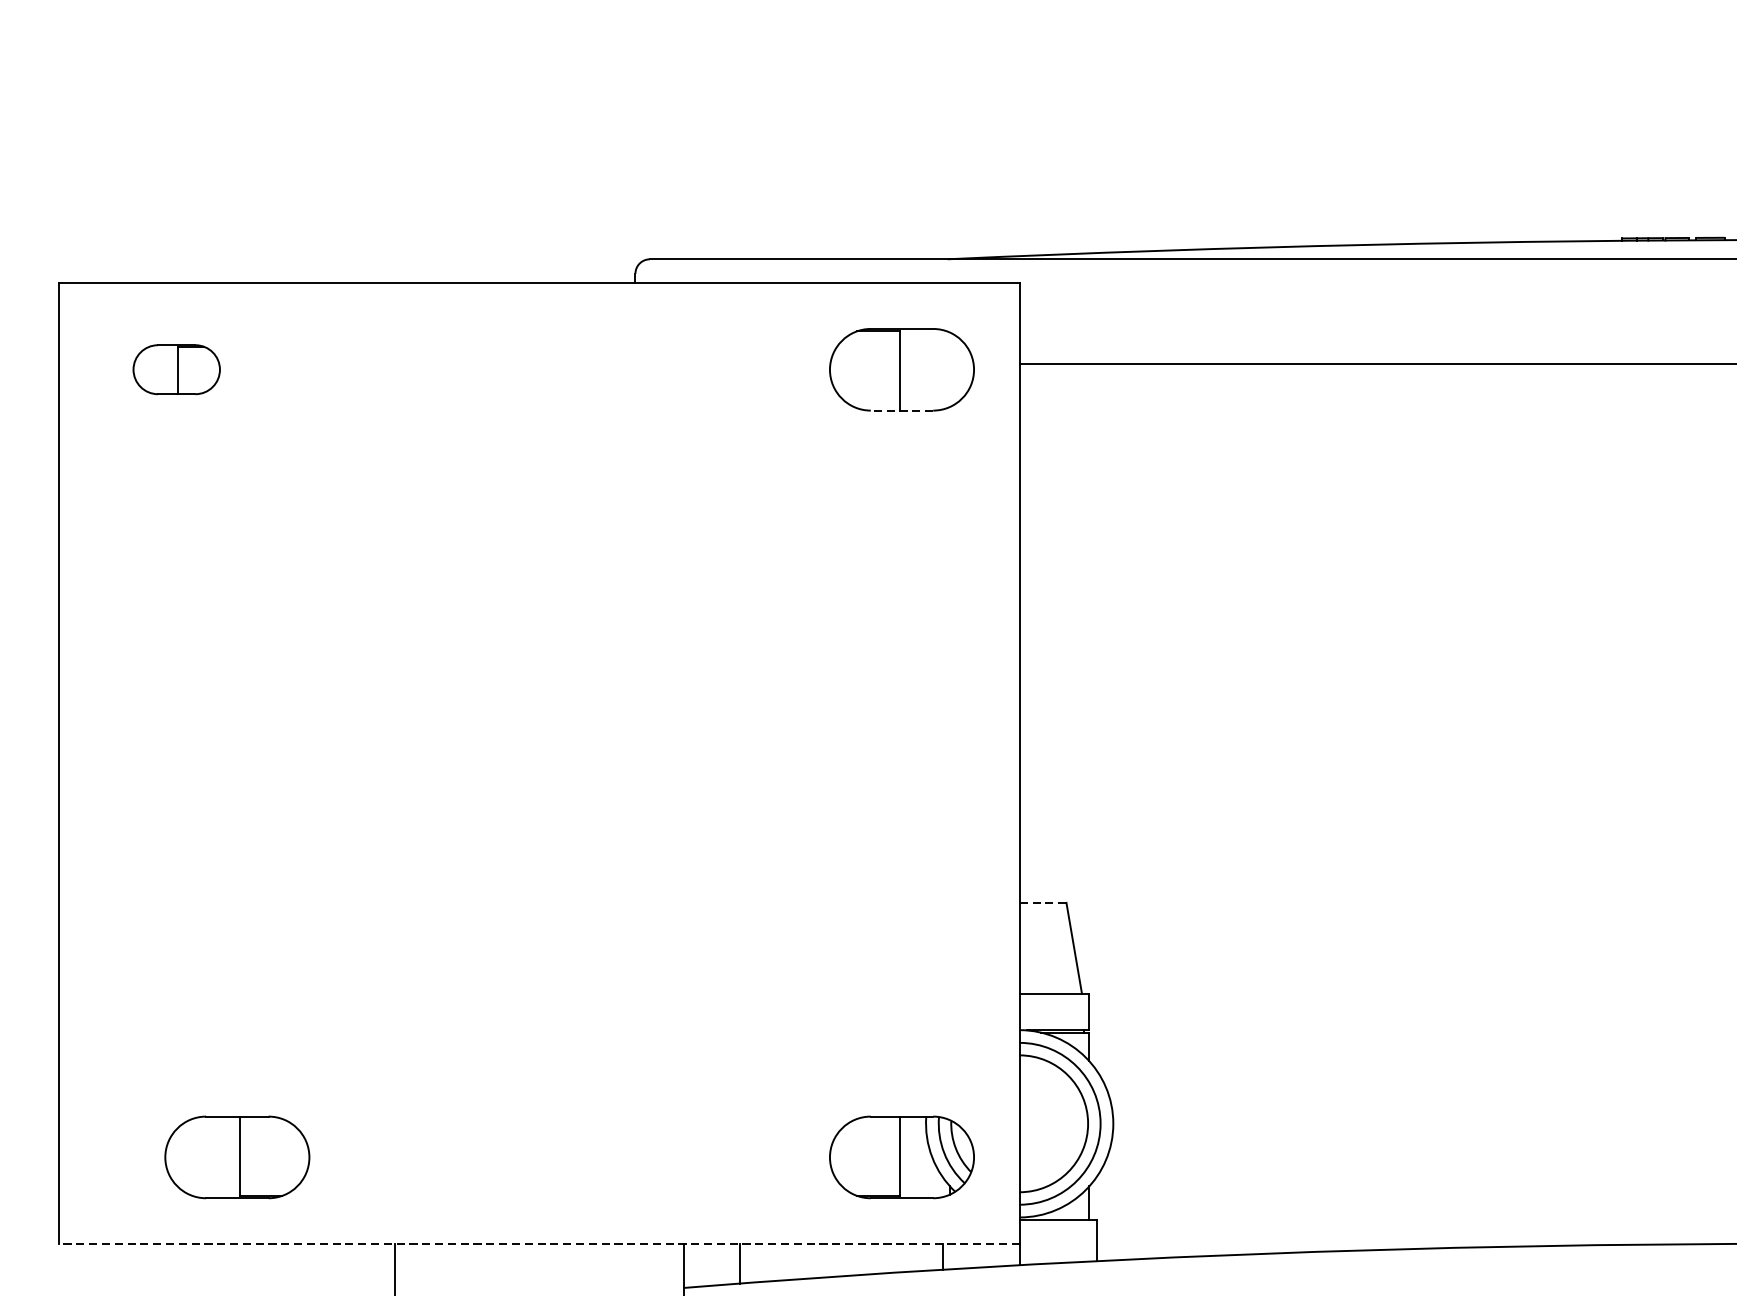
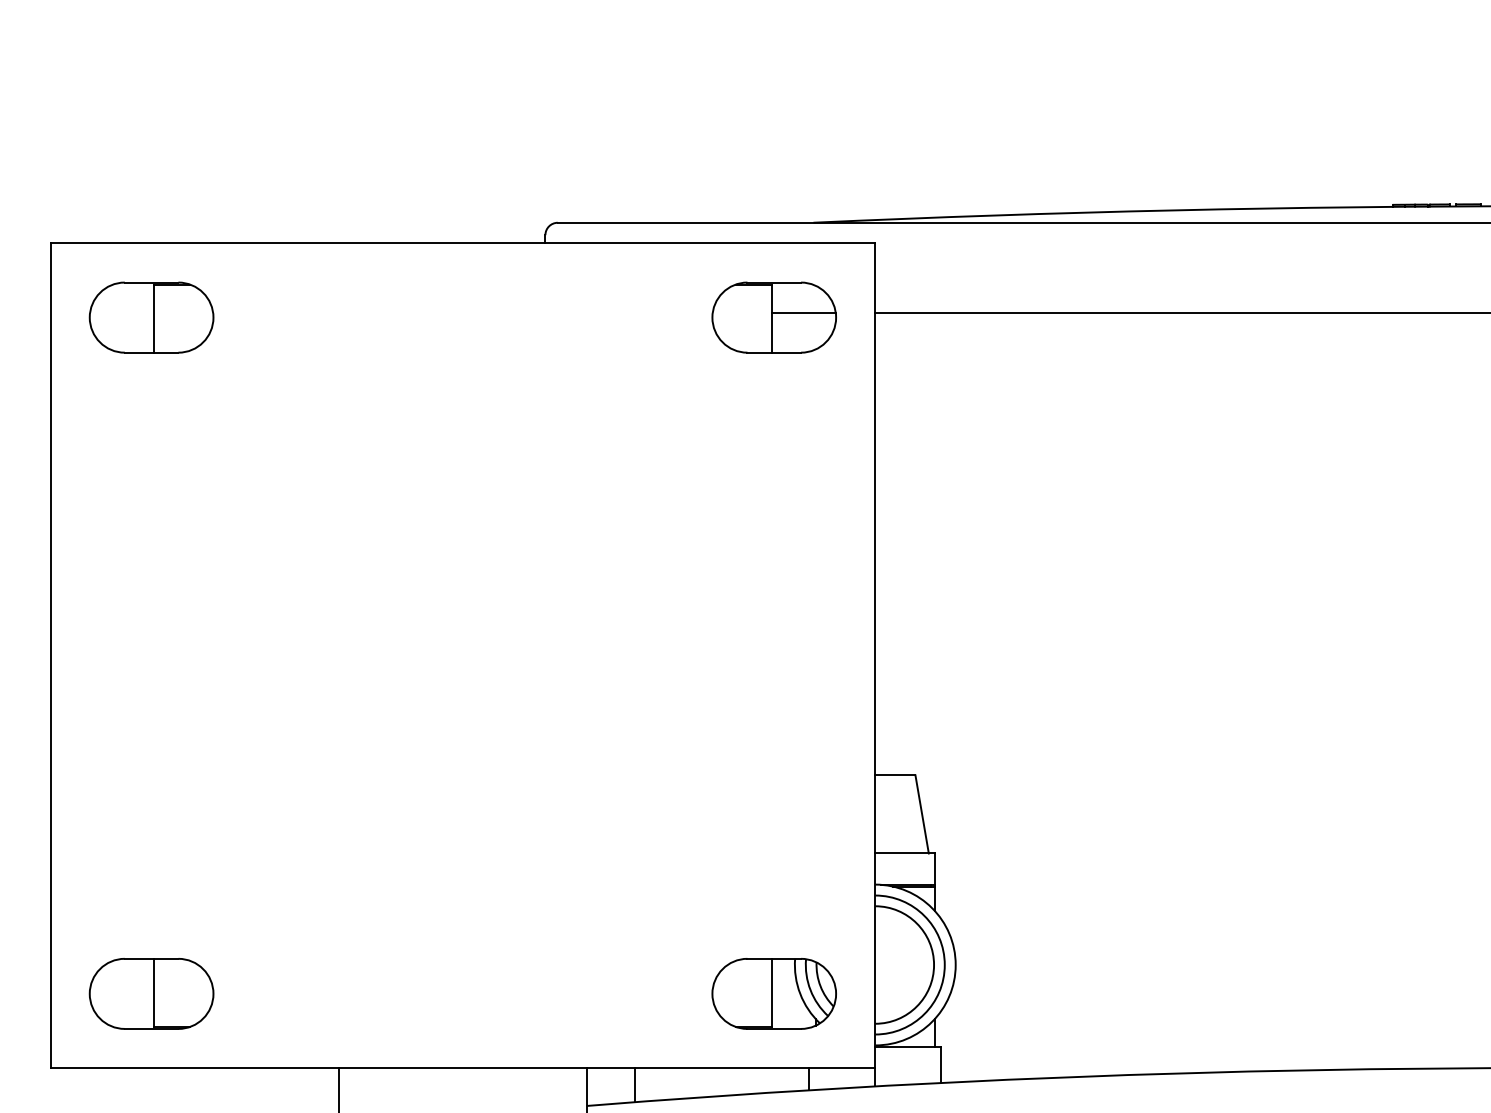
line: (936, 363) -> (803, 312), added
part: (176, 369) -> (151, 317), size x1.67
line: (902, 410) -> (774, 352), dashed -> solid
line: (1043, 903) -> (895, 775), dashed -> solid
part: (237, 1156) -> (151, 993), moved
line: (538, 1244) -> (462, 1068), dashed -> solid

